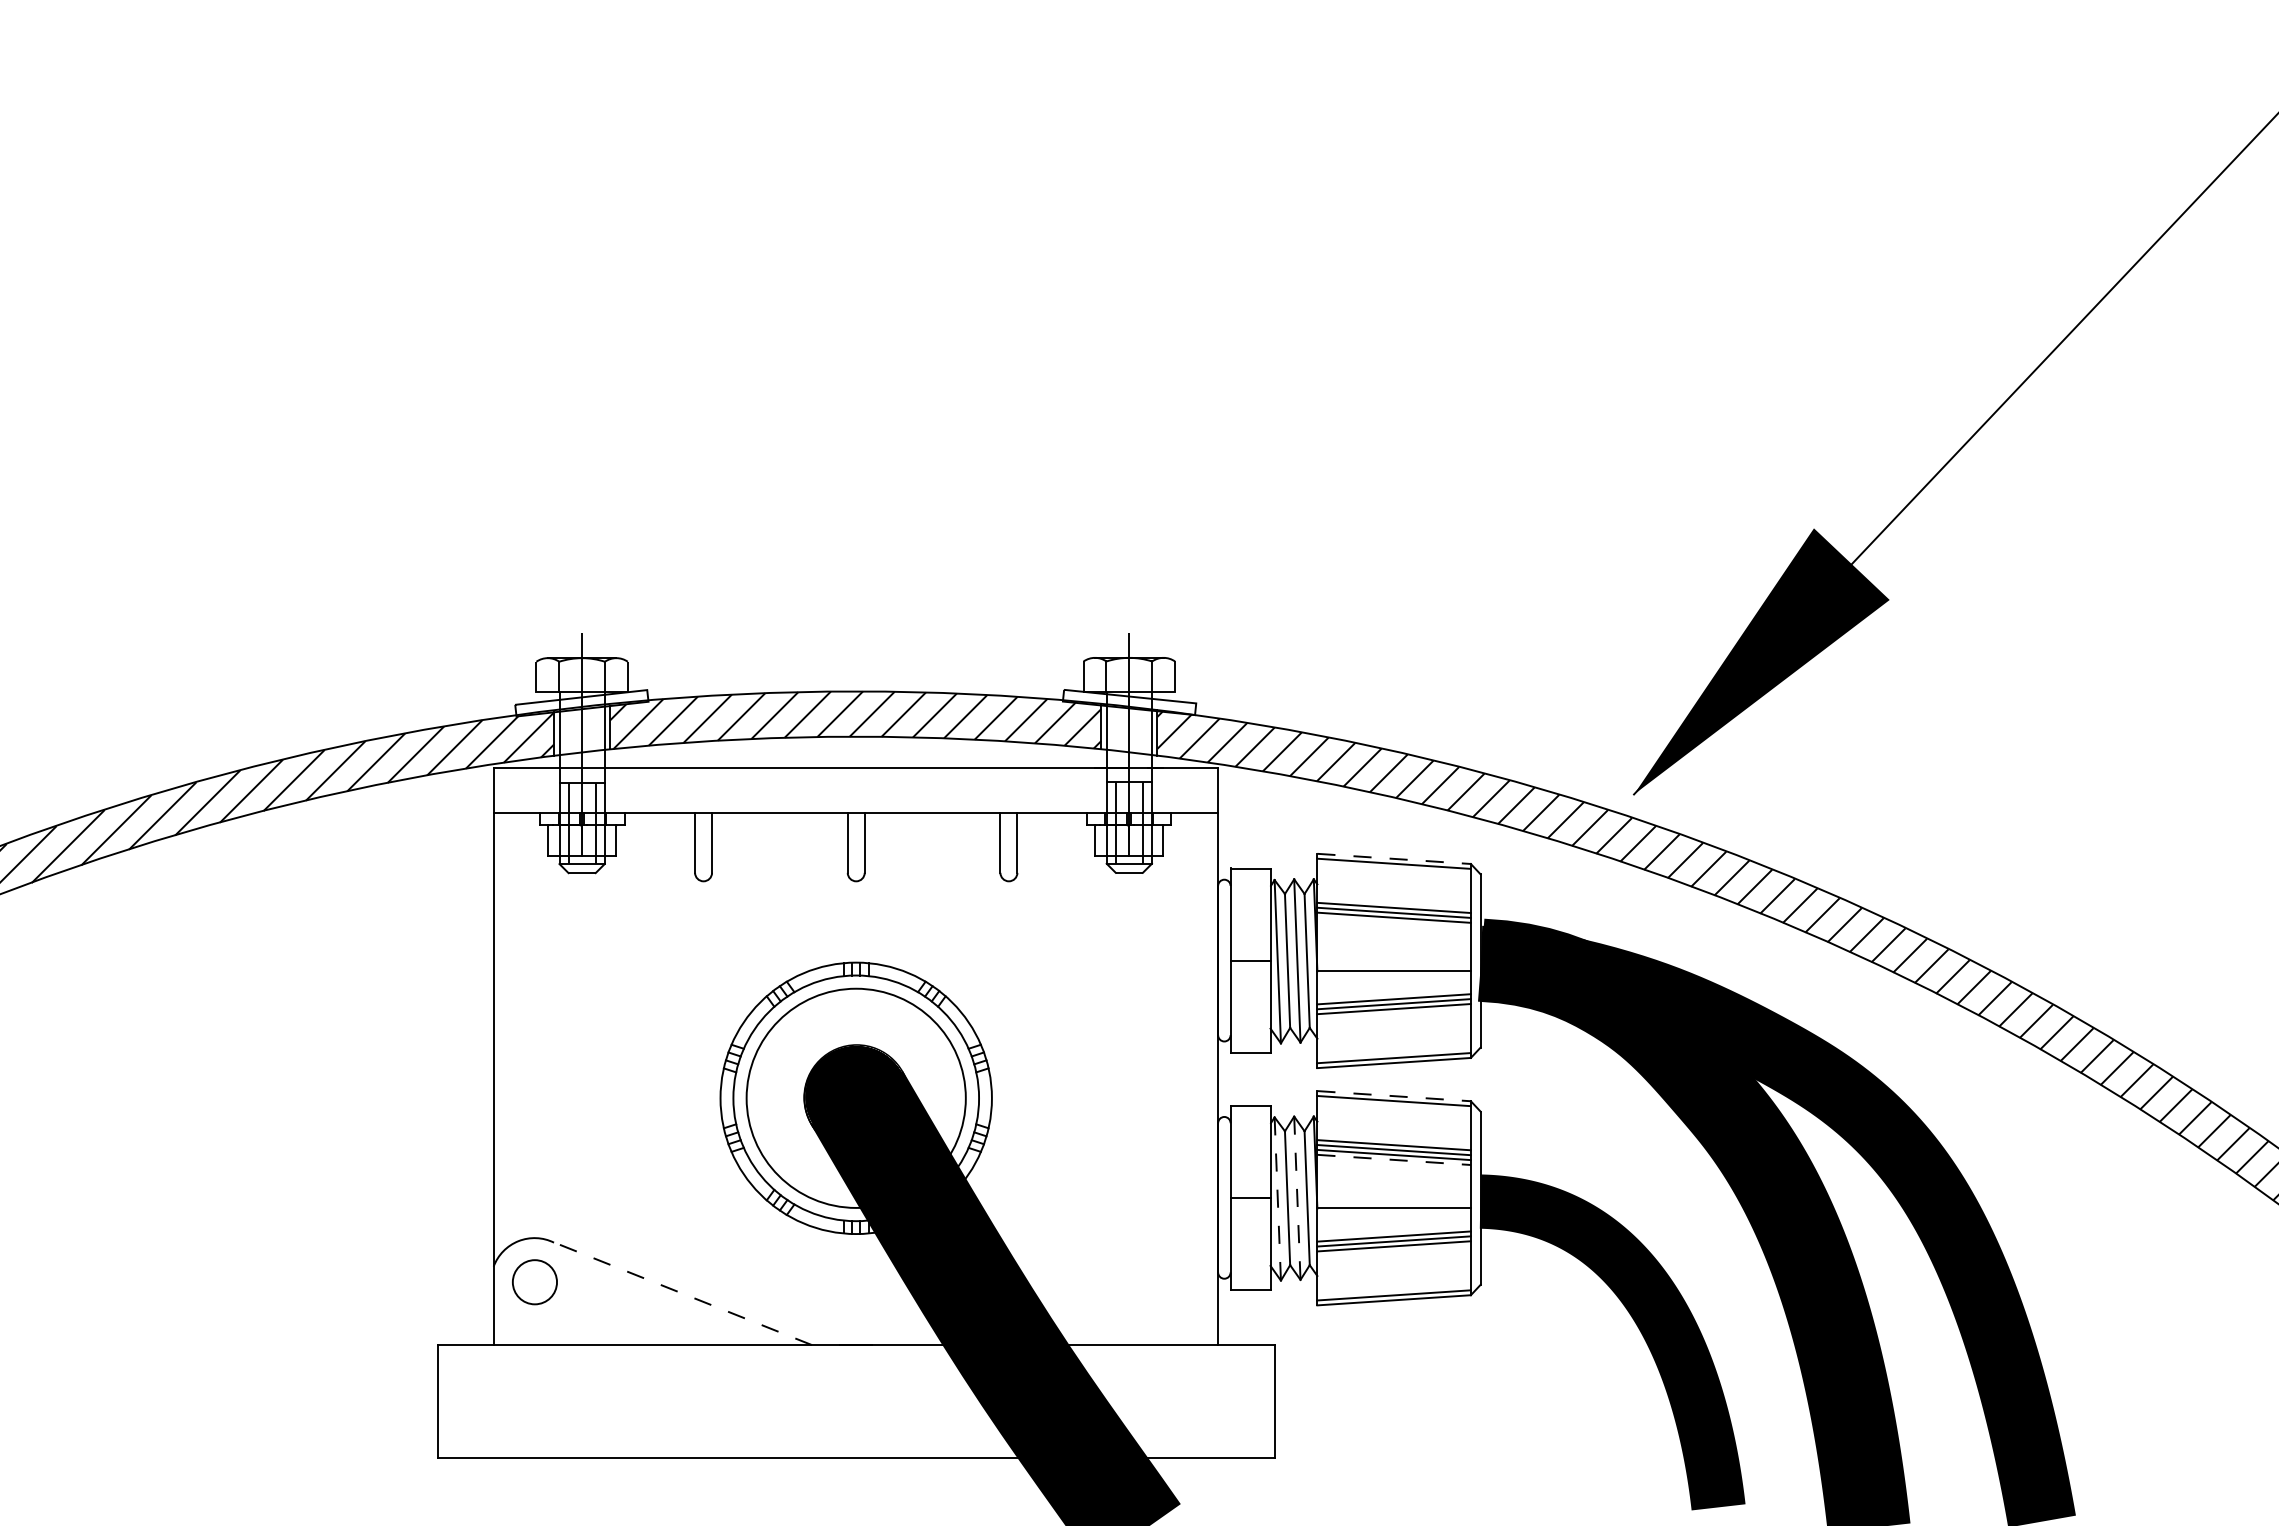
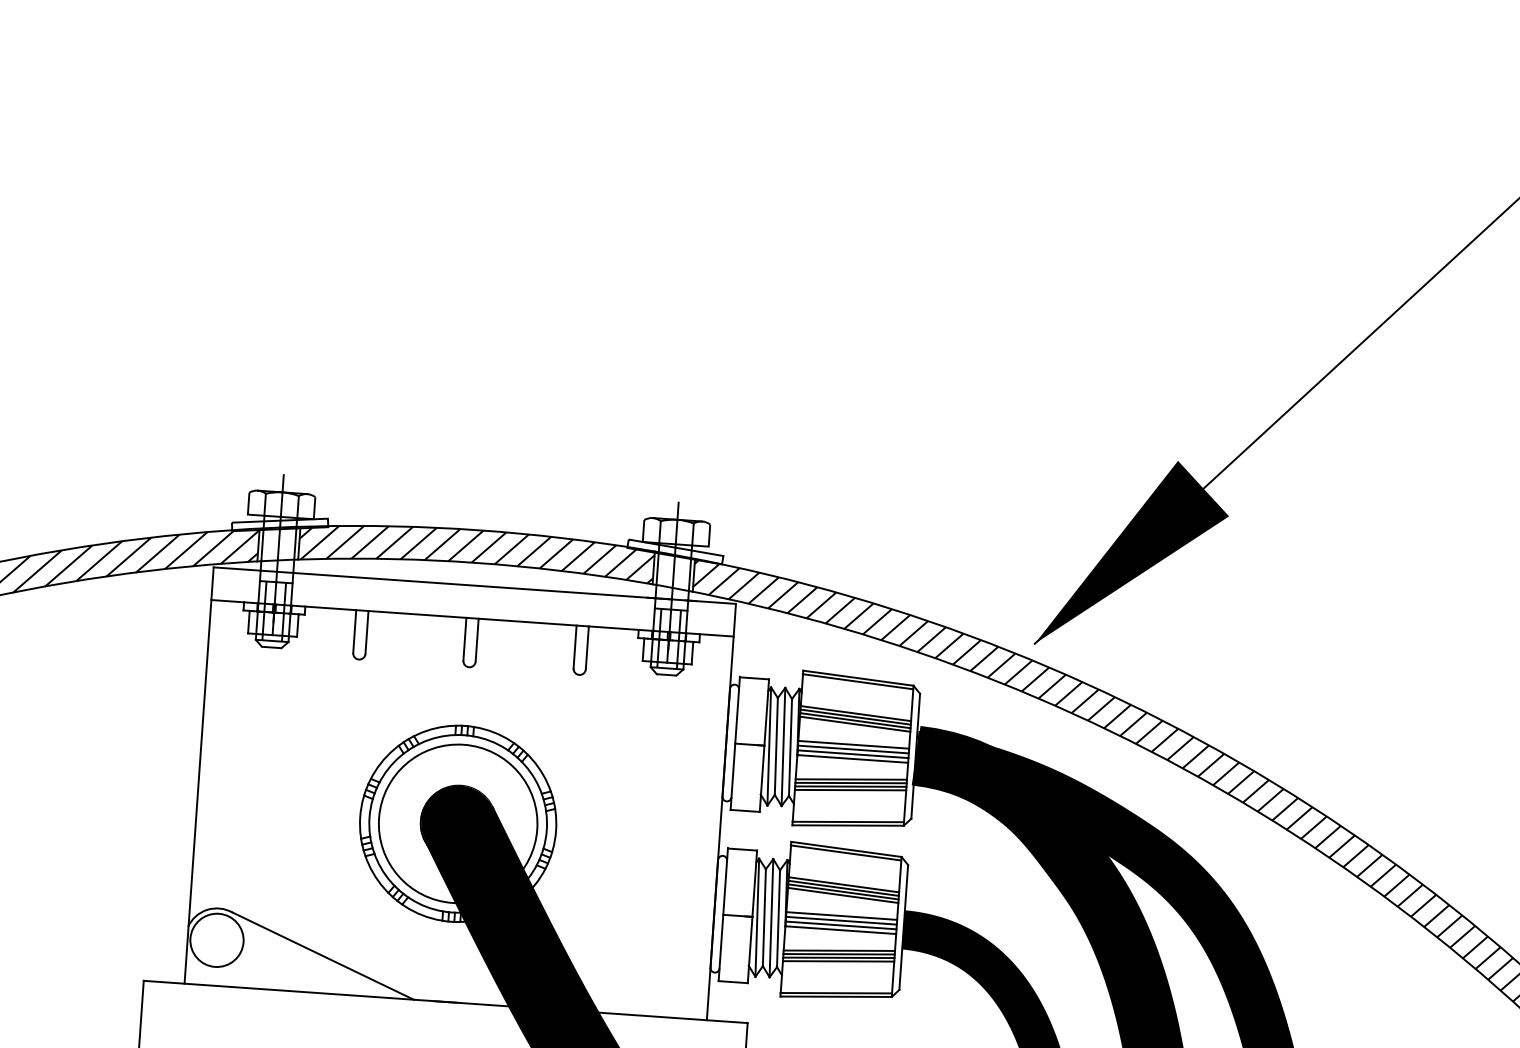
line: (1394, 858) -> (858, 677), dashed -> solid
line: (1393, 922) -> (854, 724), added
line: (1393, 951) -> (853, 745), added
line: (1393, 957) -> (852, 749), added
line: (1393, 964) -> (852, 754), added
line: (1393, 1013) -> (850, 789), added
line: (1394, 1096) -> (846, 849), dashed -> solid
line: (1394, 1159) -> (843, 895), dashed -> solid
line: (1393, 1188) -> (841, 916), added
line: (1393, 1194) -> (841, 920), added
line: (1277, 1198) -> (757, 917), dashed -> solid
line: (1297, 1198) -> (771, 918), dashed -> solid
line: (1393, 1201) -> (840, 925), added
line: (1393, 1251) -> (838, 961), added
circle: (534, 1282) -> (216, 940), size x1.67
line: (682, 1293) -> (322, 955), dashed -> solid

